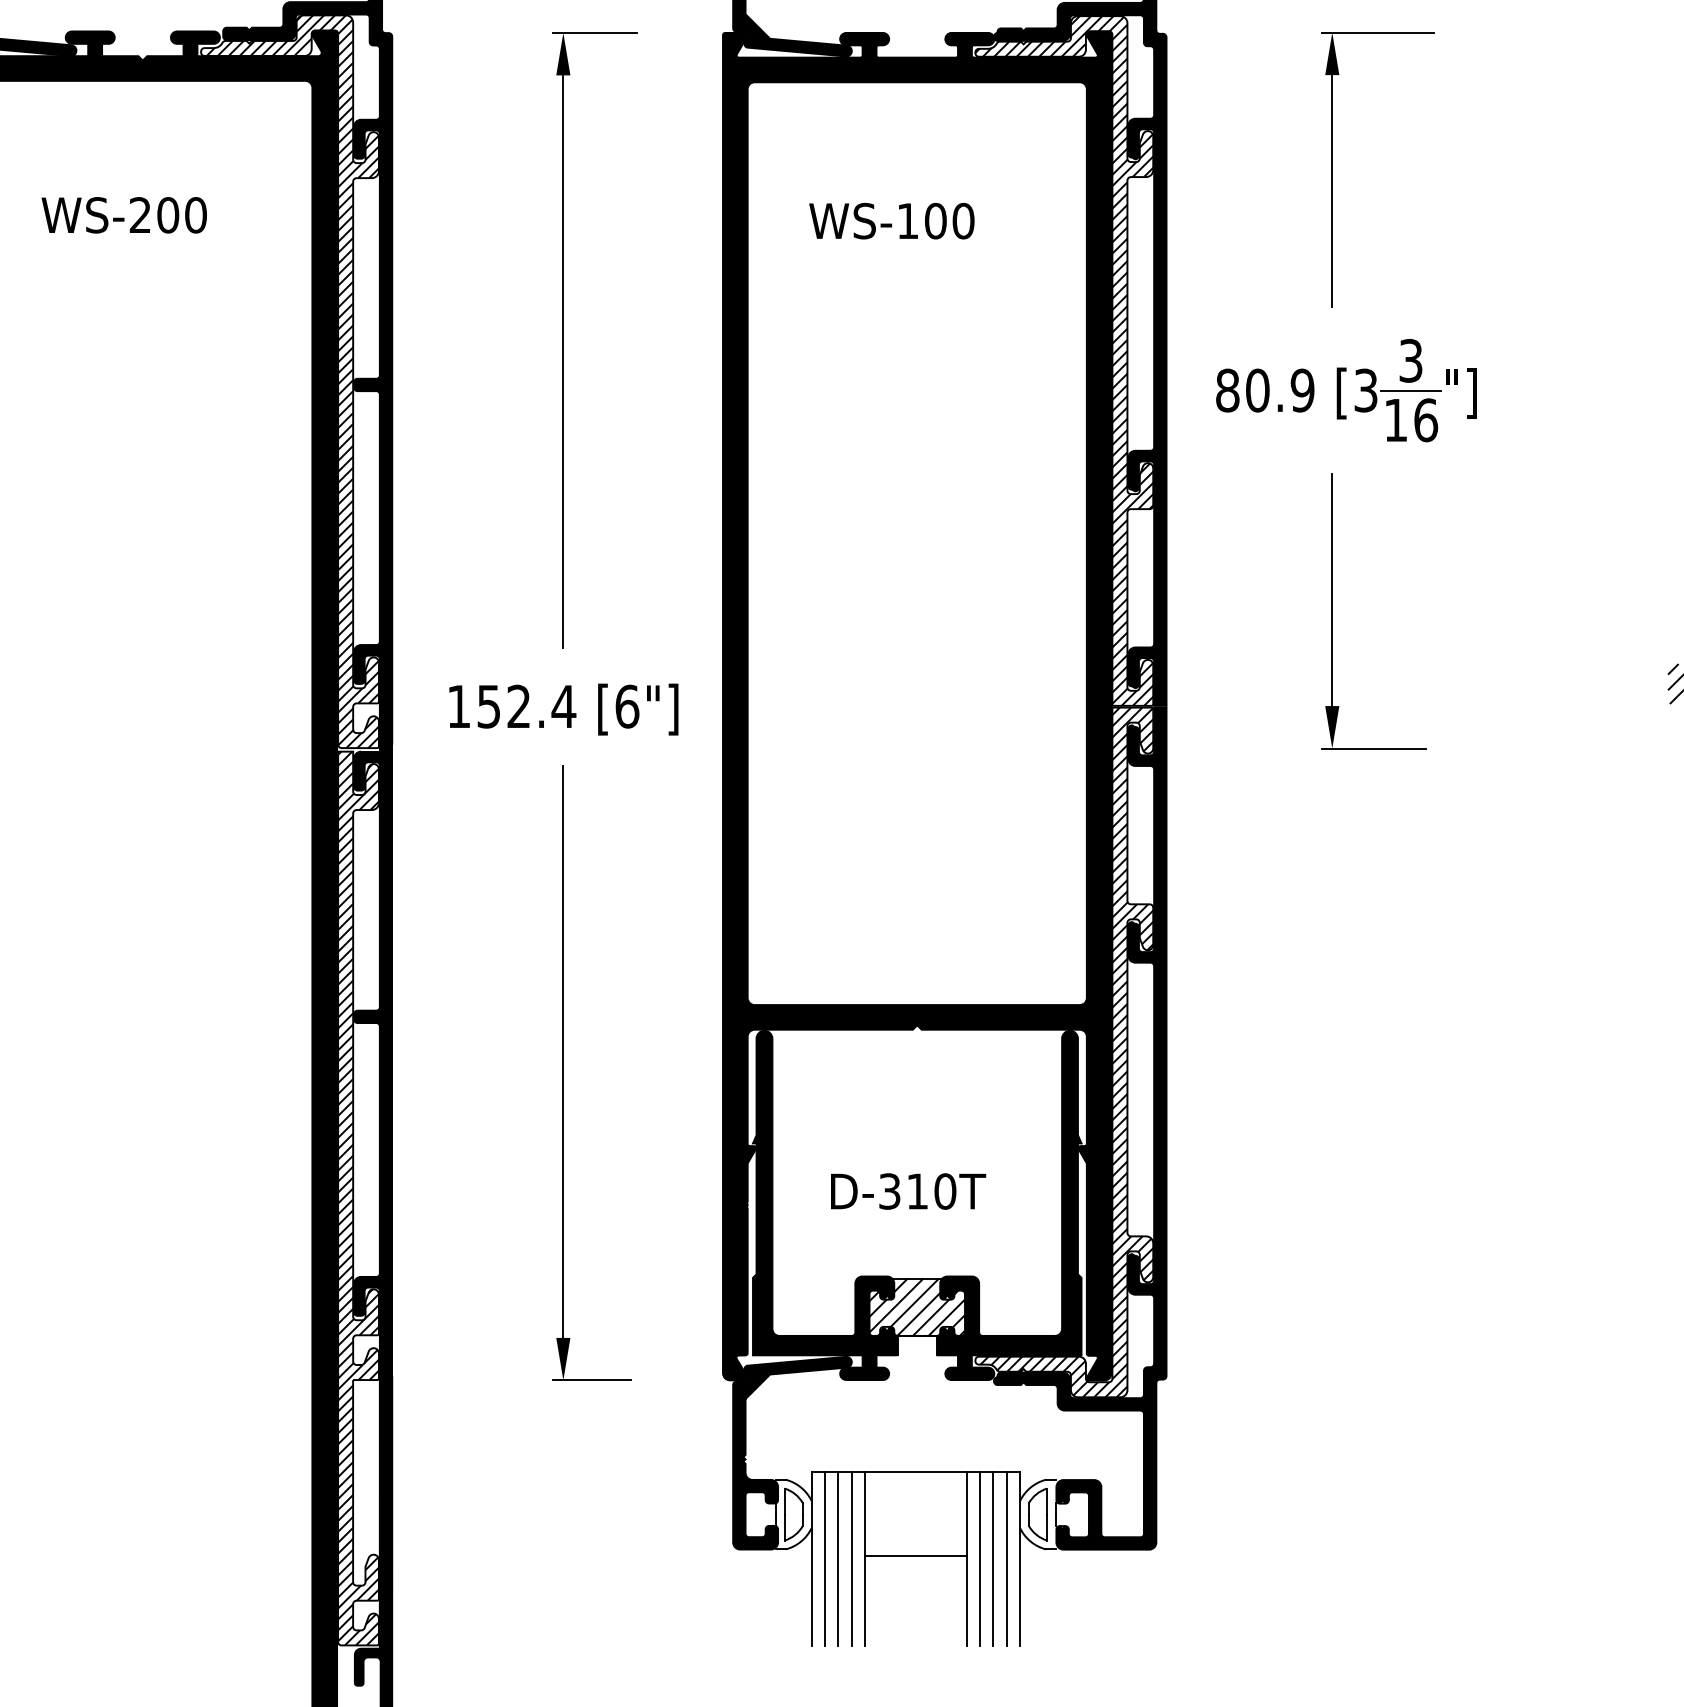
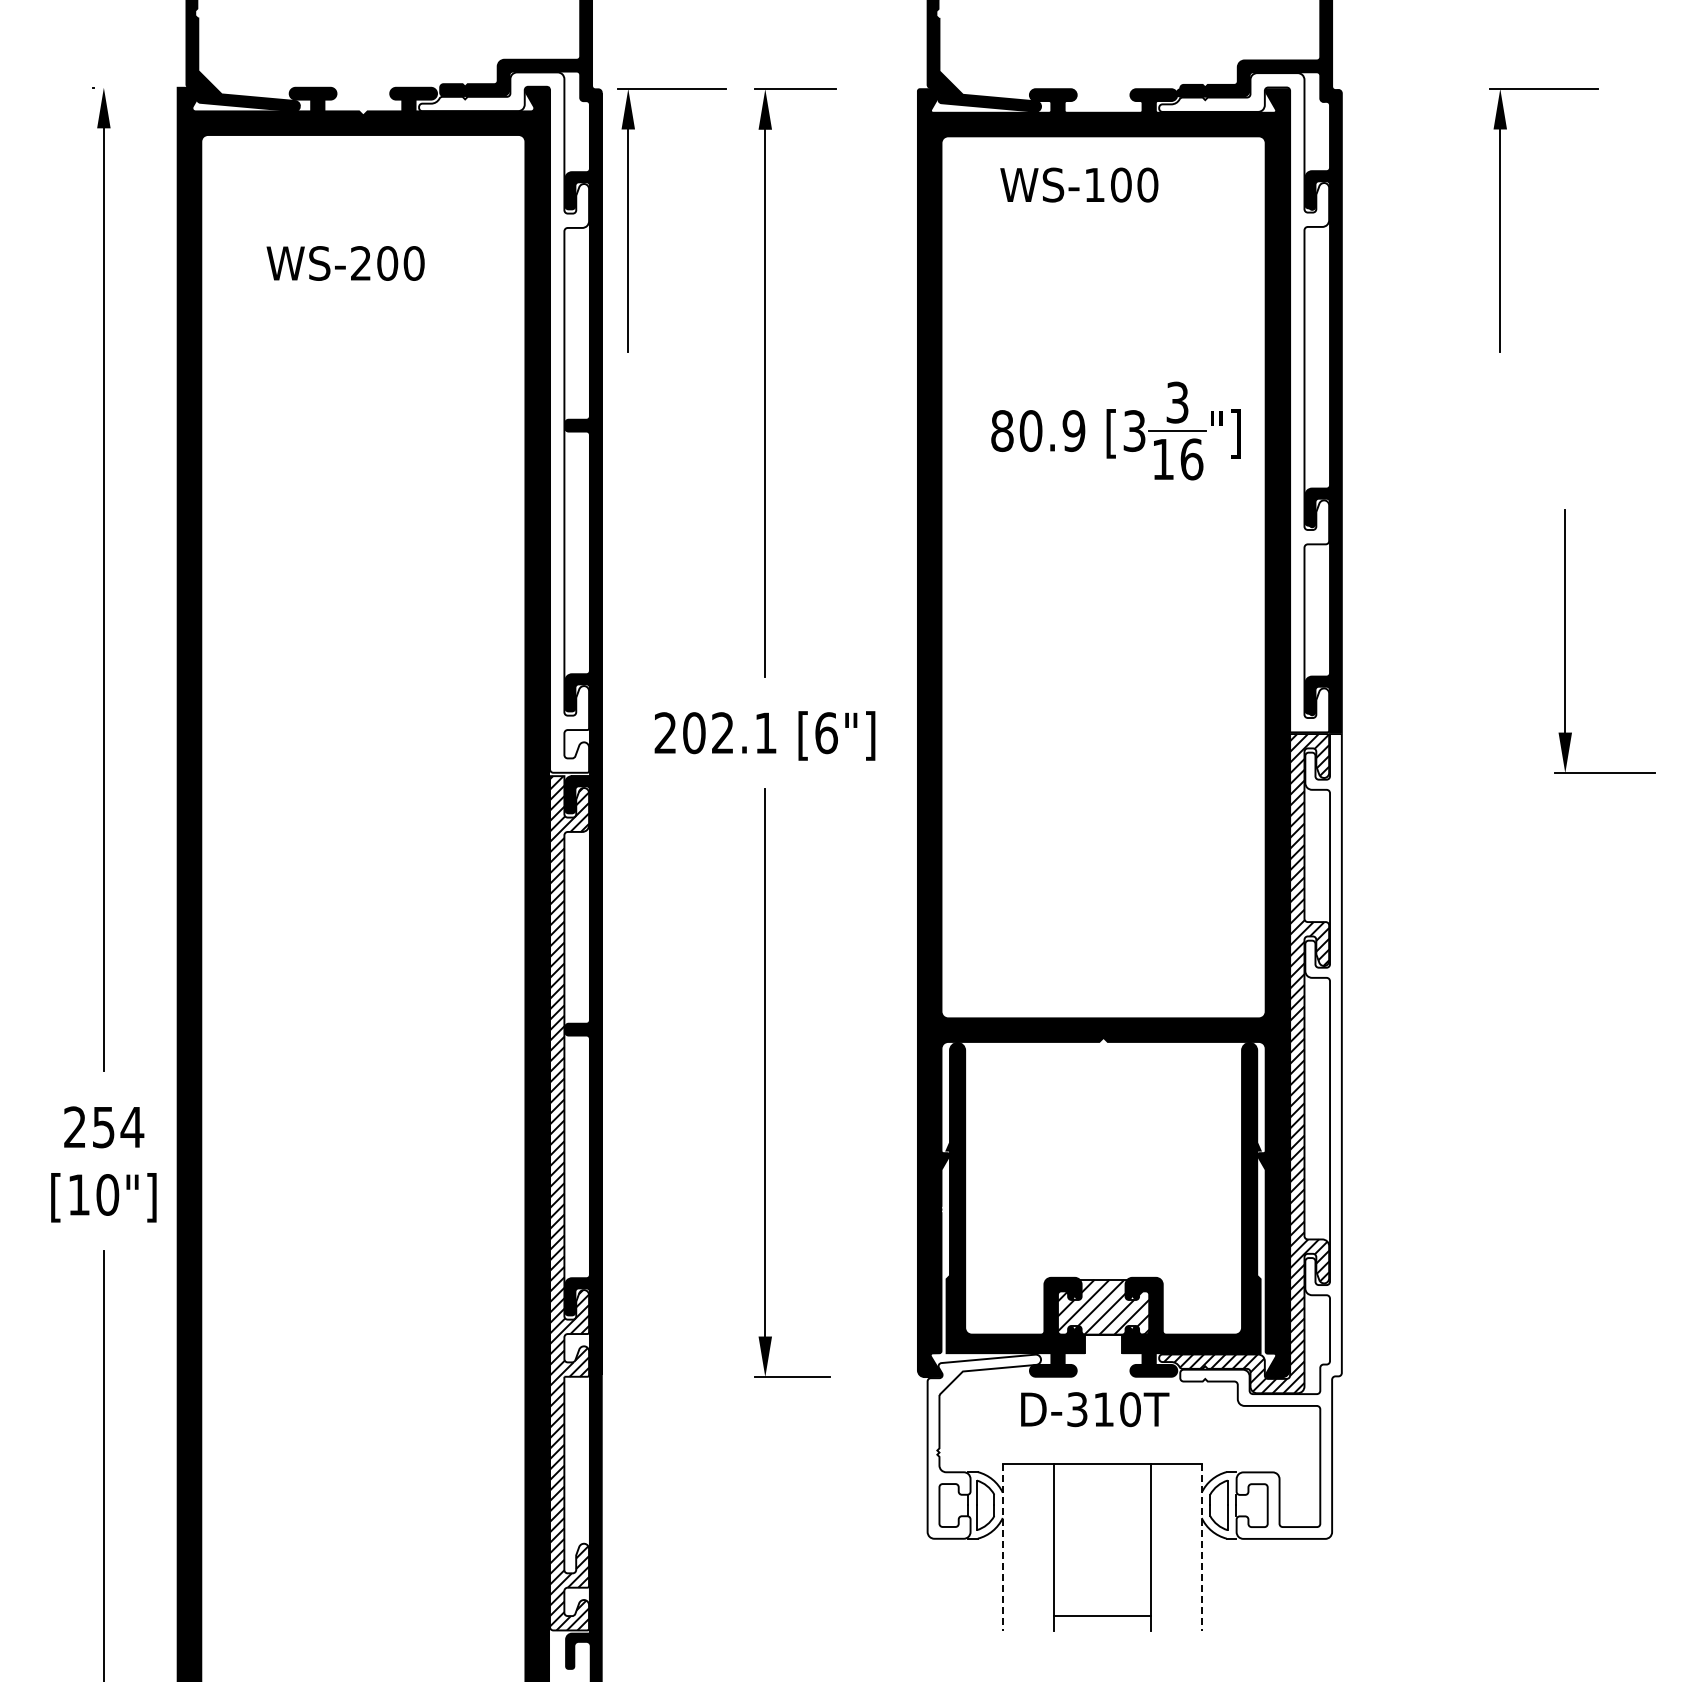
part: (420, 170) -> (628, 220), added
text: (892, 220) -> (1079, 184), moved
hatch: (1064, 360) -> (1244, 402), removed
hatch: (292, 381) -> (506, 422), removed
part: (1346, 390) -> (1115, 430), moved
part: (1332, 610) -> (1565, 641), moved
text: (511, 707) -> (715, 733), 152.4 -> 202.1
fill: (1079, 1128) -> (1258, 1136), removed
text: (908, 1191) -> (1095, 1409), moved
fill: (792, 1452) -> (984, 1446), removed
line: (916, 1555) -> (1102, 1615), moved
line: (825, 1558) -> (1015, 1547), removed
line: (838, 1558) -> (1028, 1547), removed
line: (851, 1558) -> (1040, 1547), removed
line: (979, 1558) -> (1163, 1547), removed
line: (993, 1558) -> (1176, 1547), removed
line: (1007, 1558) -> (1189, 1547), removed
line: (811, 1559) -> (1002, 1548), solid -> dashed
line: (1019, 1559) -> (1201, 1548), solid -> dashed

